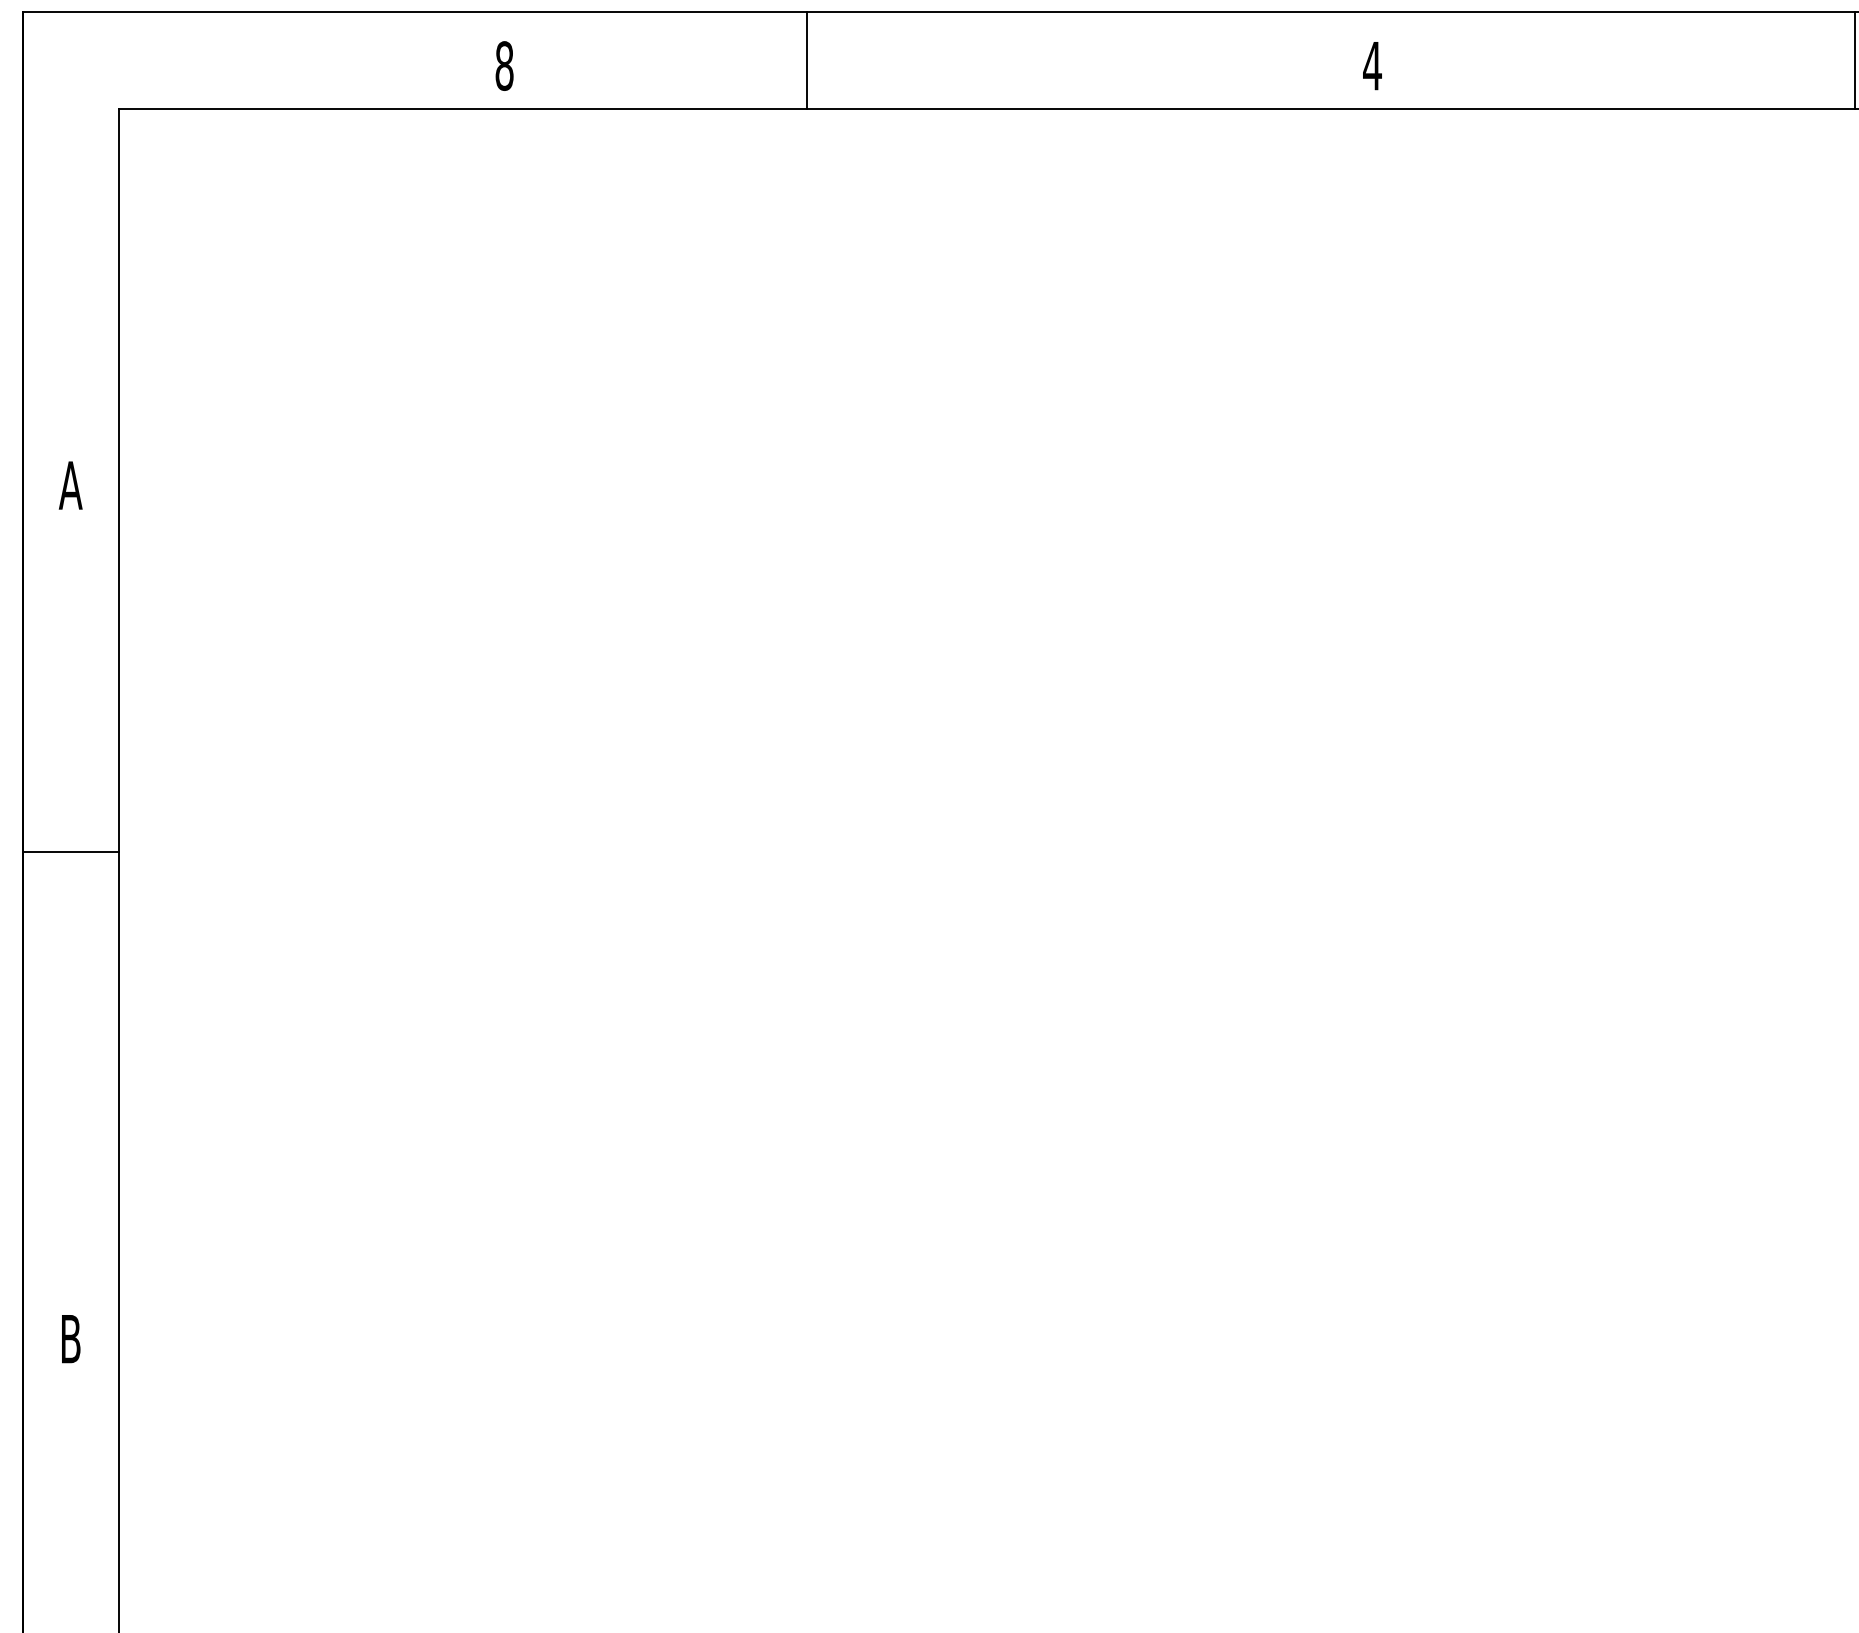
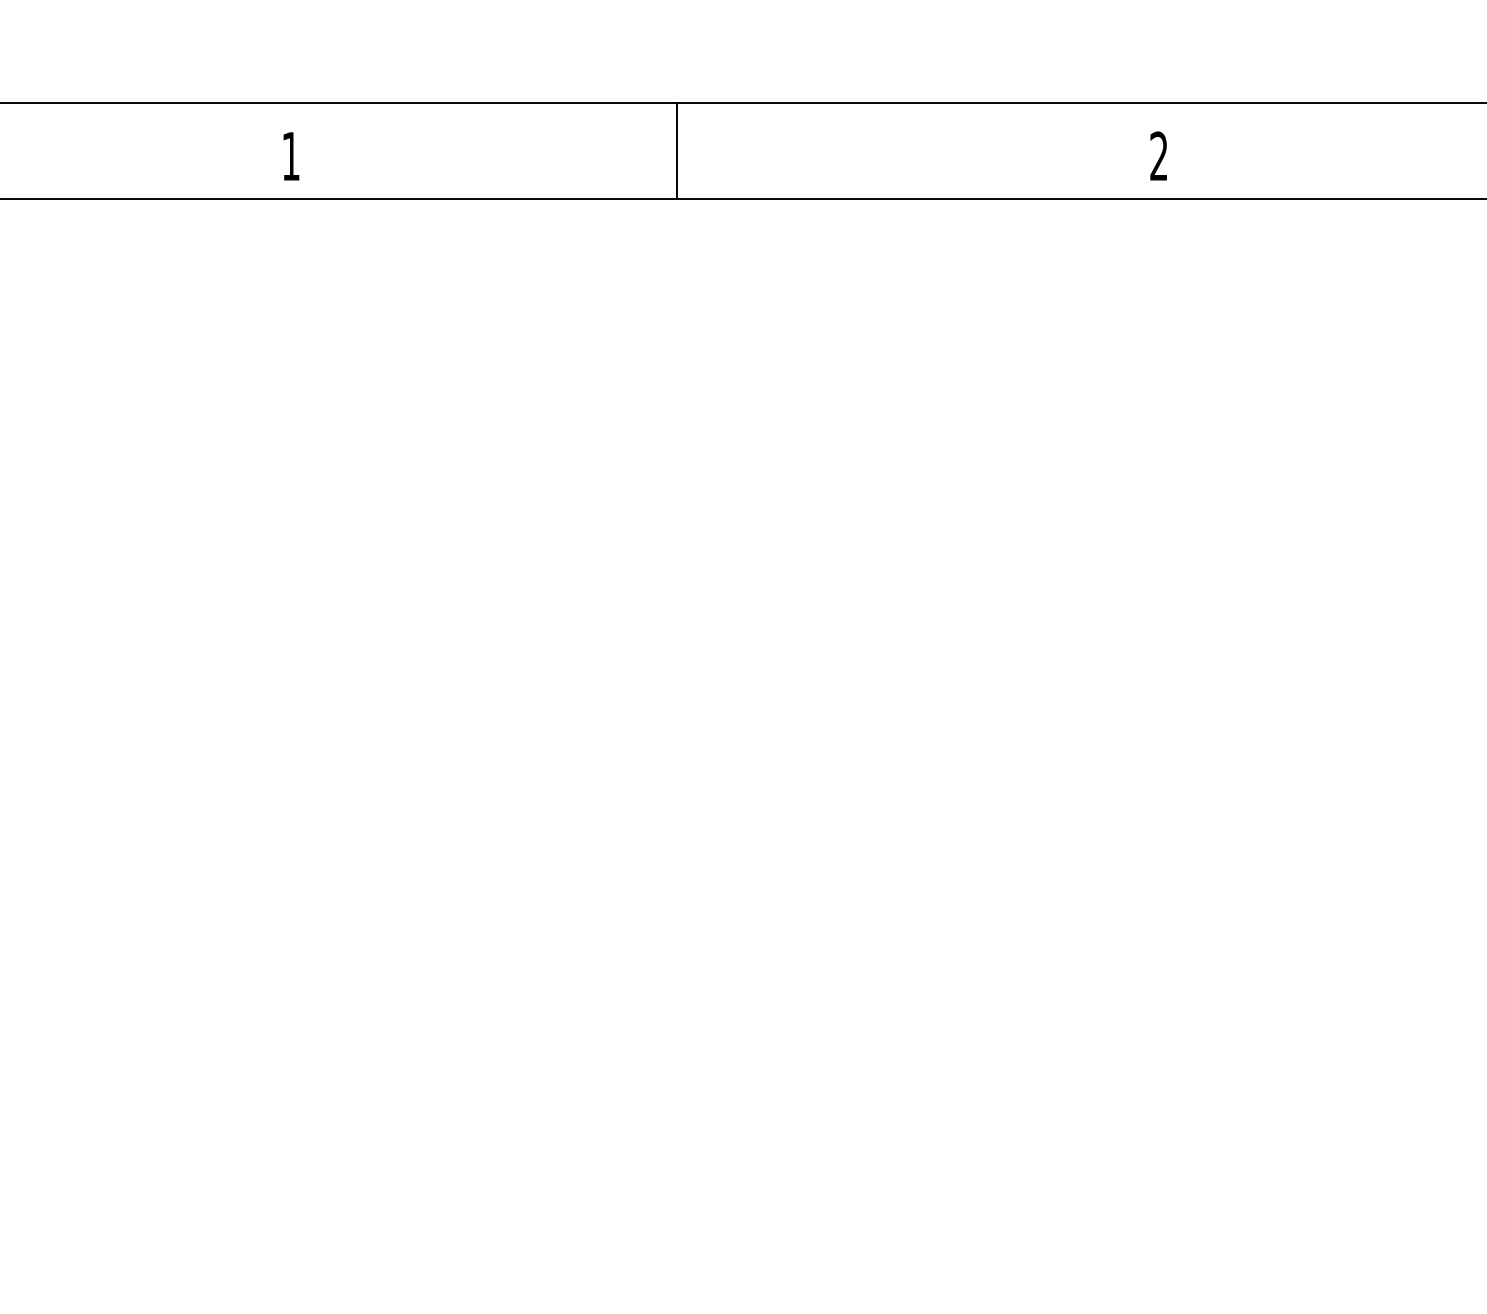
line: (806, 60) -> (676, 150), moved
text: (504, 65) -> (290, 155), 8 -> 1
text: (1372, 65) -> (1158, 155), 4 -> 2

